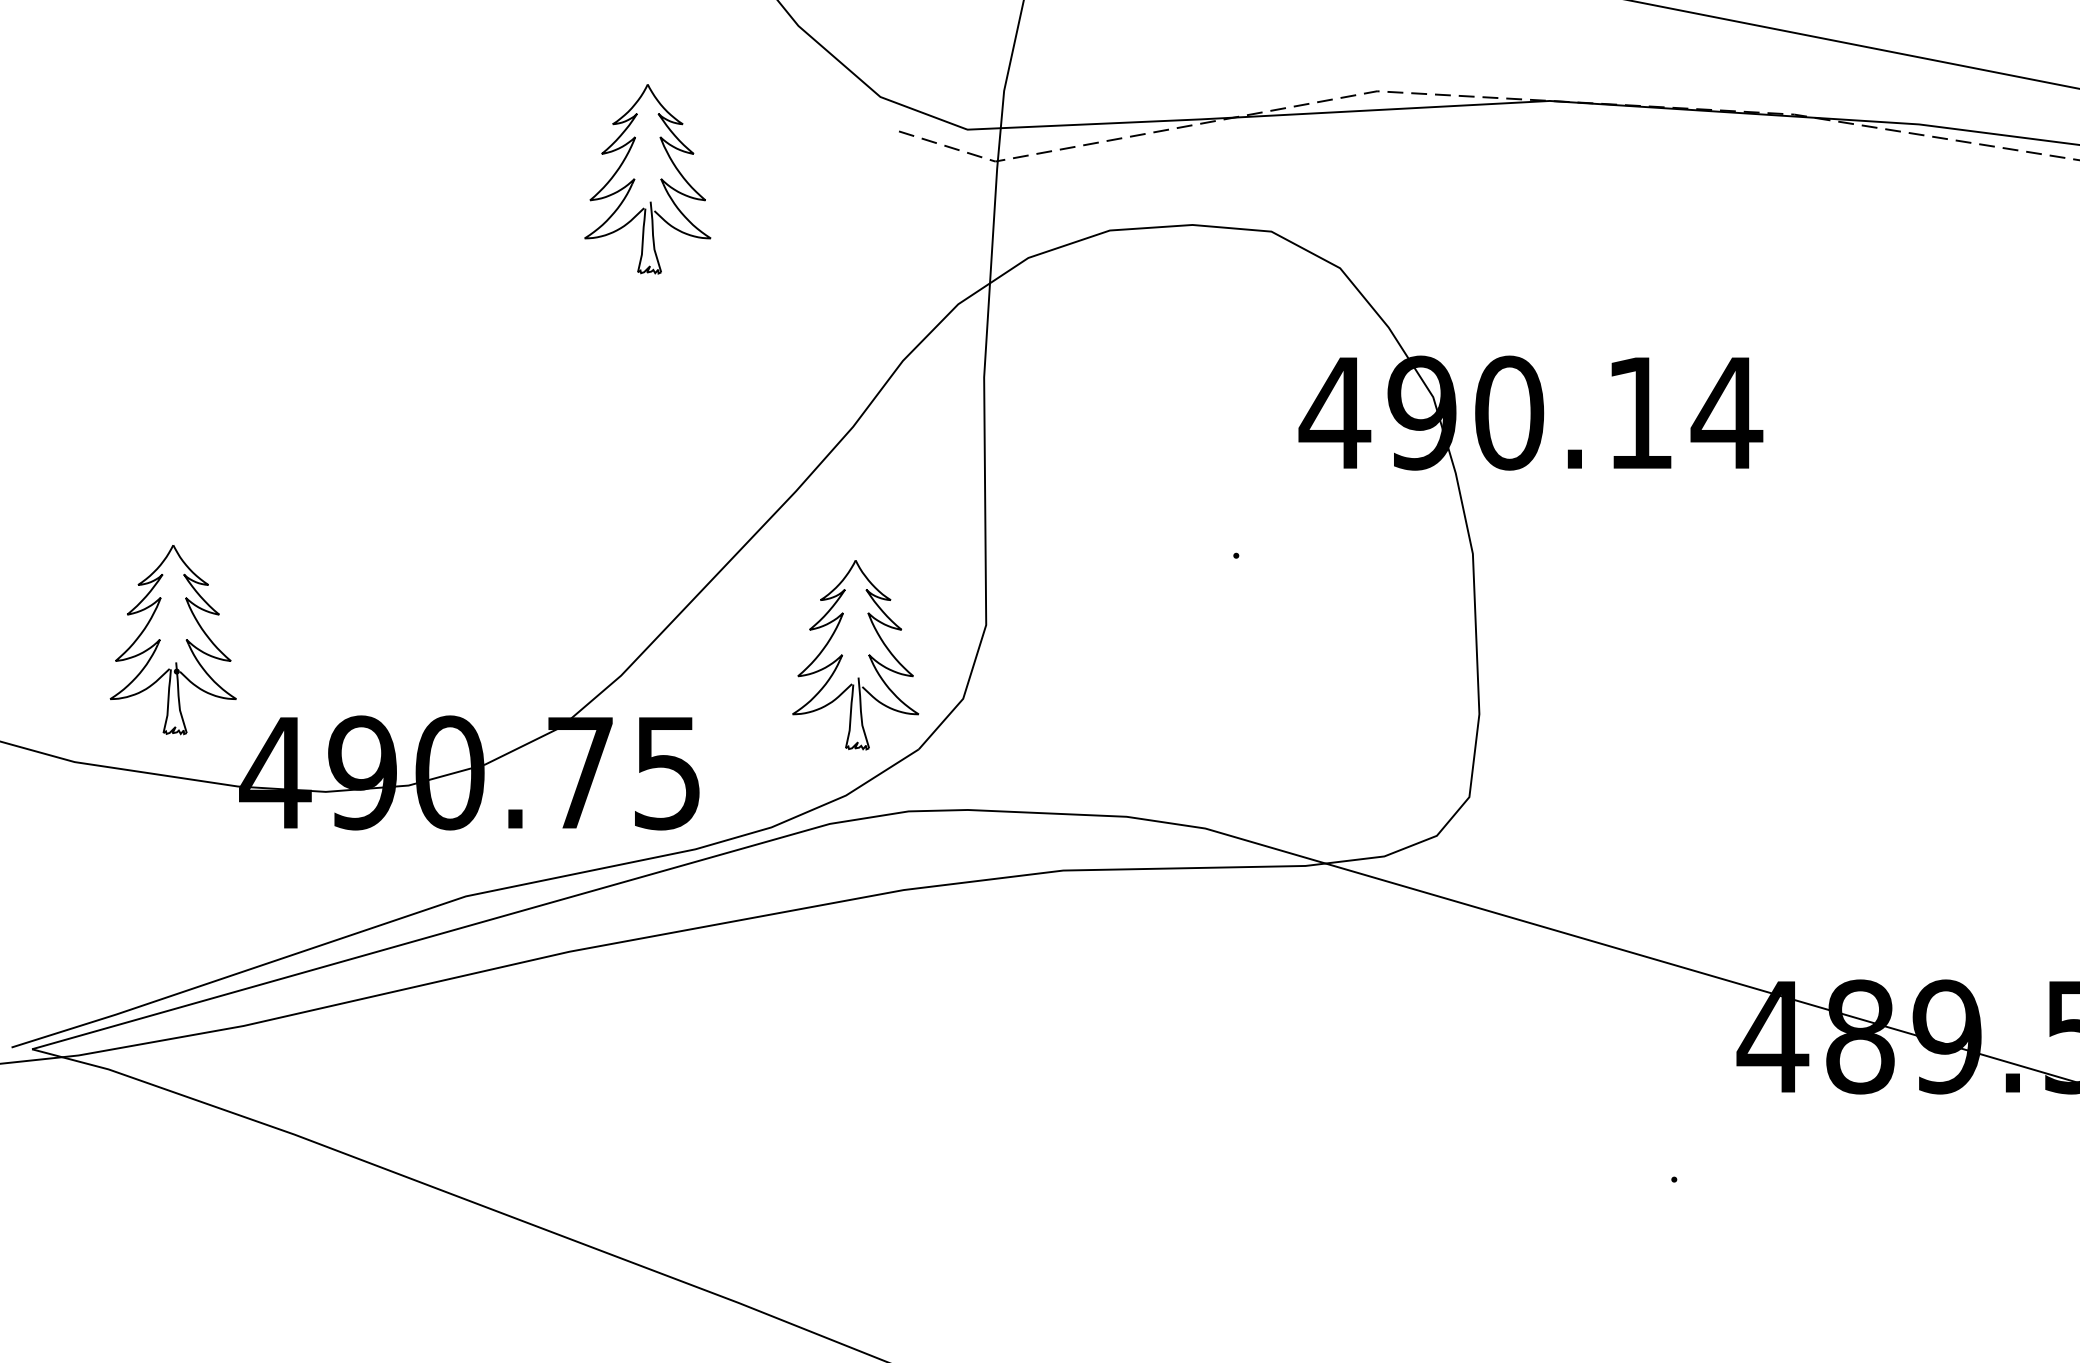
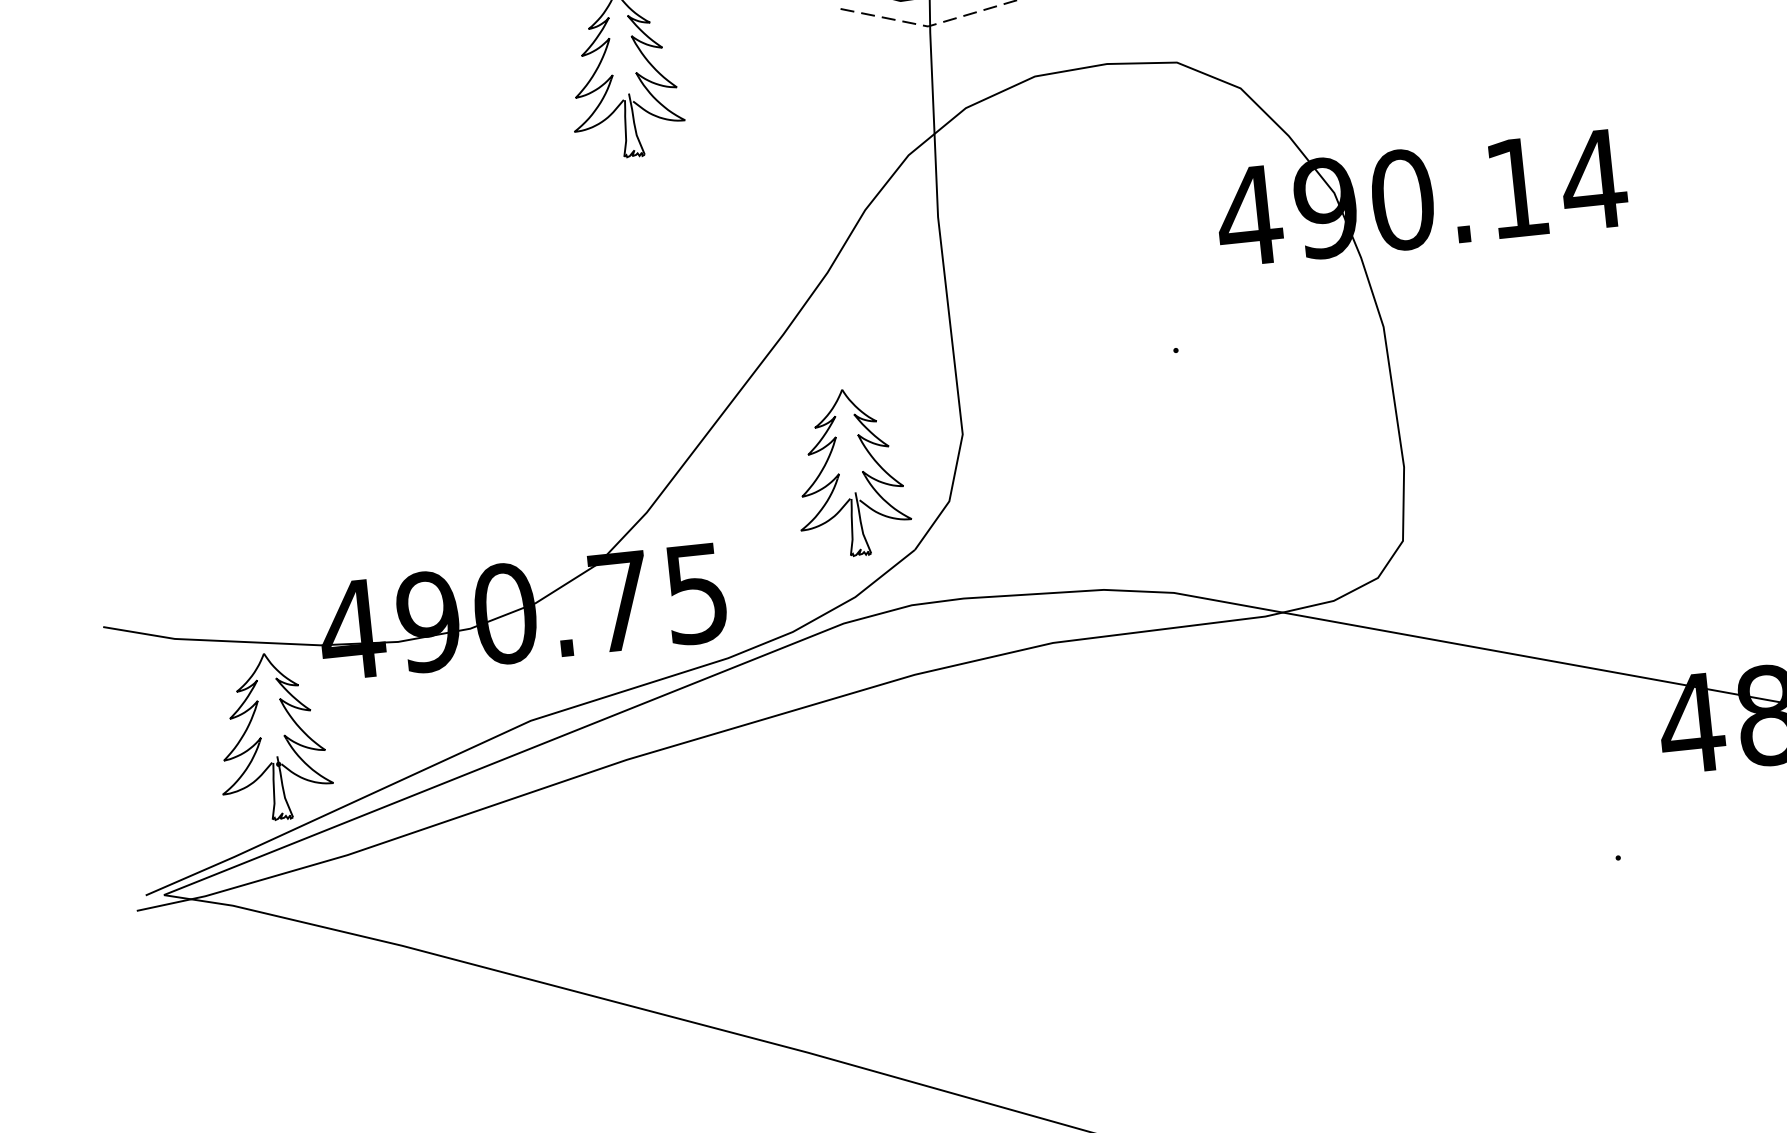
part: (172, 640) -> (272, 737), moved

